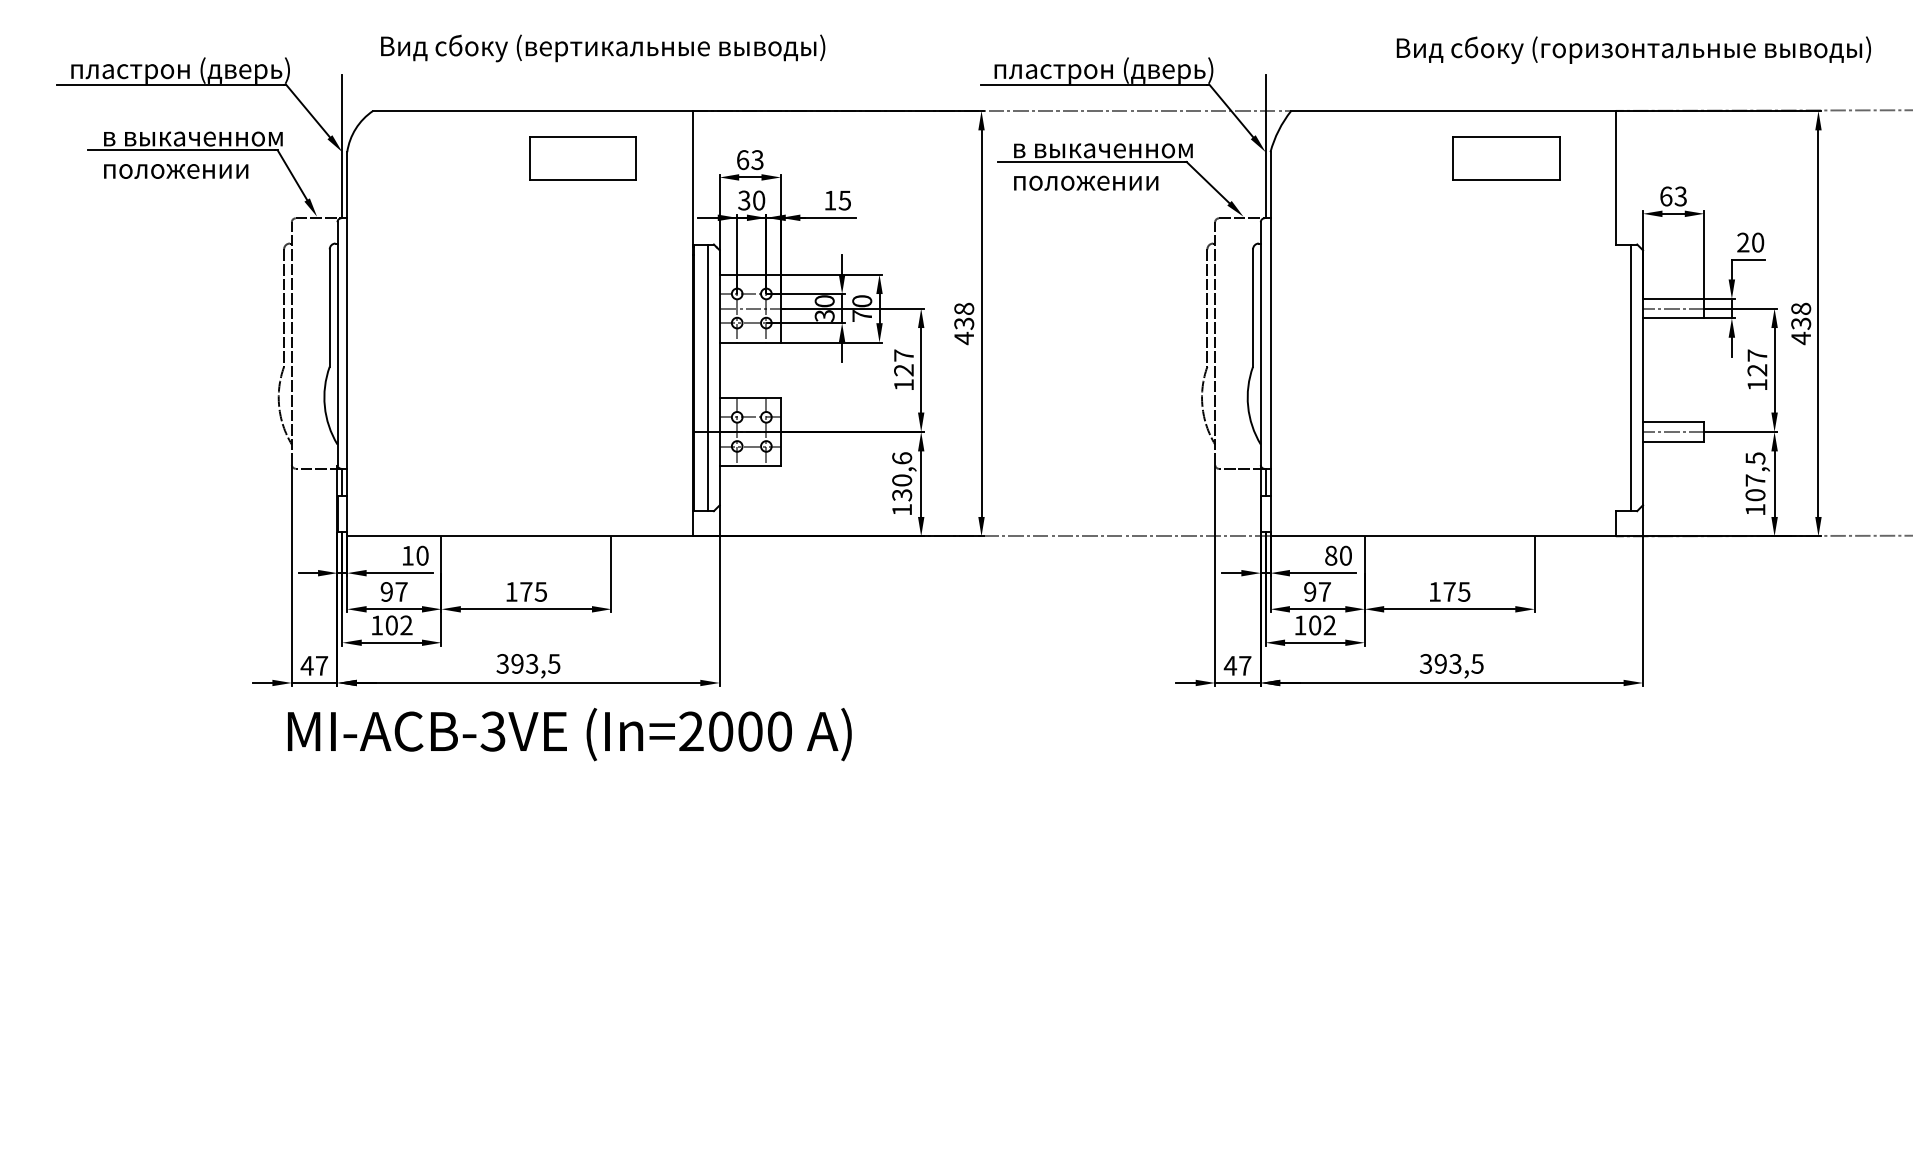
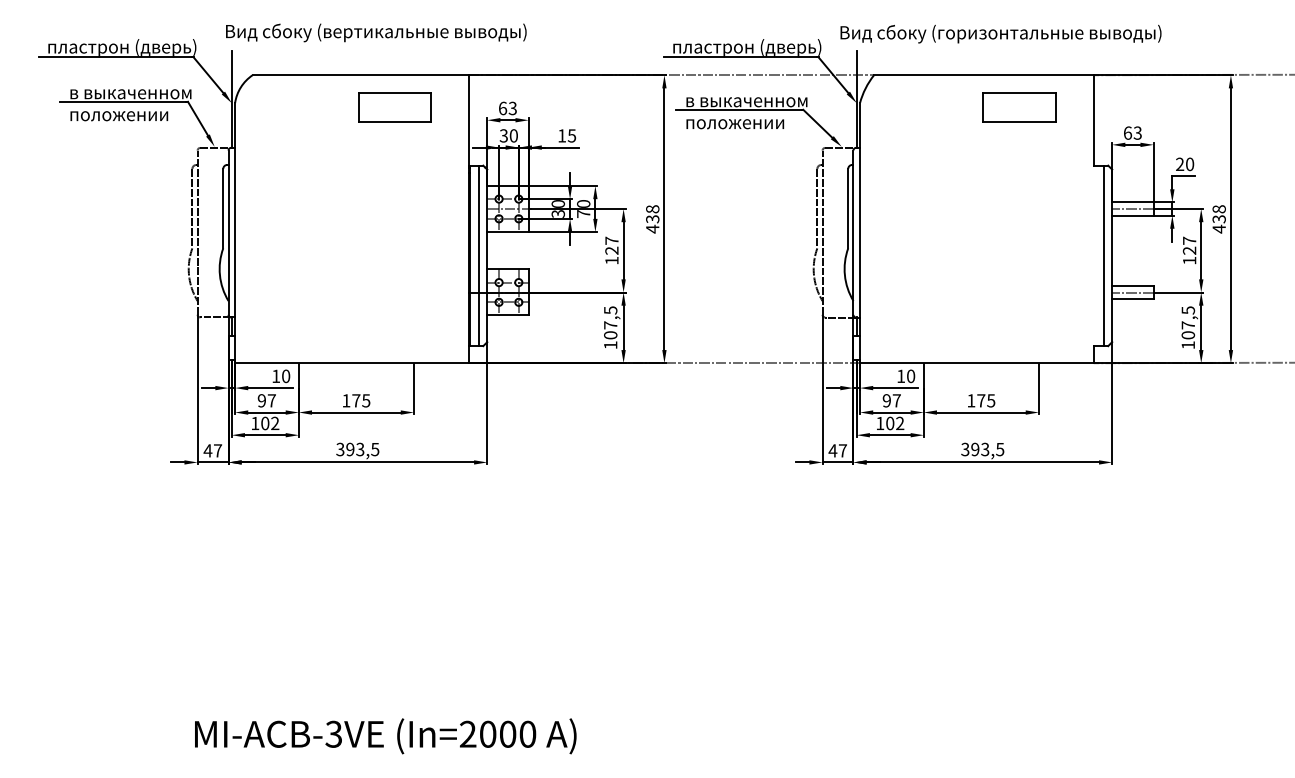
text: (603, 47) -> (376, 32), moved
text: (1633, 49) -> (1000, 33), moved
text: (901, 476) -> (610, 322), 130,6 -> 107,5
text: (1331, 556) -> (901, 376), 80 -> 10
text: (569, 734) -> (385, 736), moved

